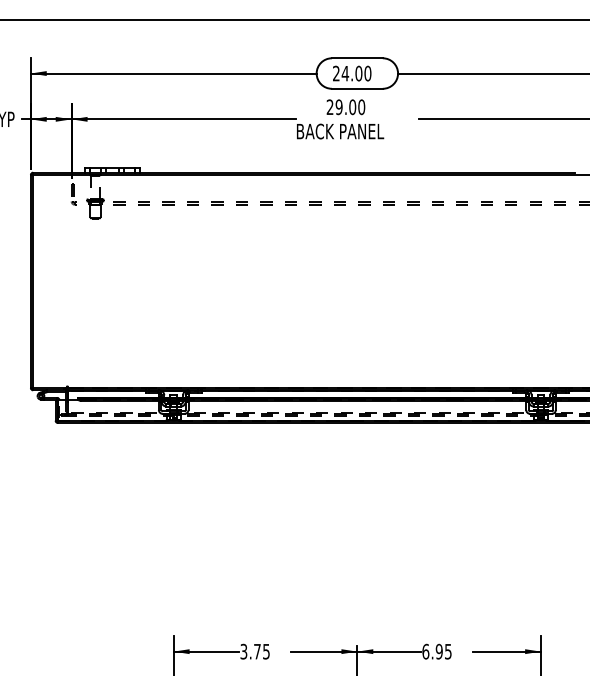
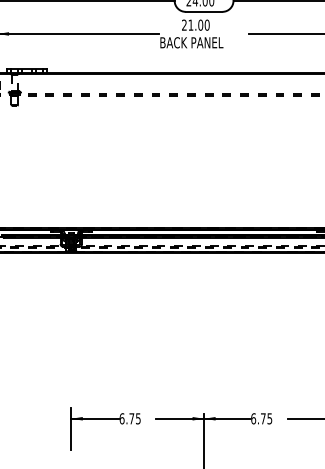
text: (338, 107) -> (190, 25), 29.00 -> 21.00
text: (243, 651) -> (121, 418), 3.75 -> 6.75
text: (438, 651) -> (262, 418), 6.95 -> 6.75

